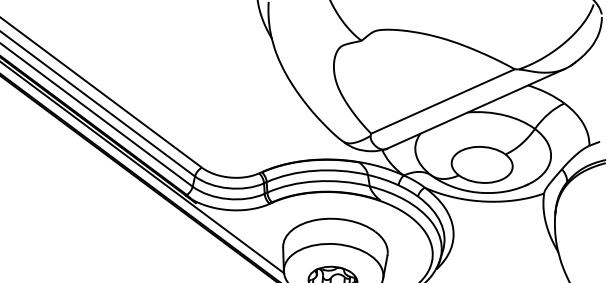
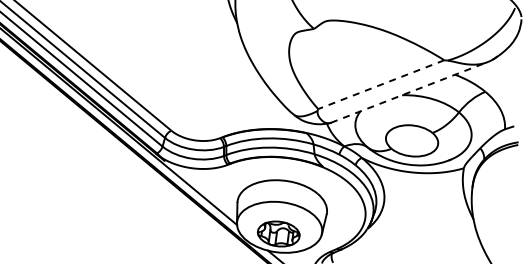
line: (443, 101) -> (381, 84), solid -> dashed
line: (476, 108) -> (409, 92), solid -> dashed

